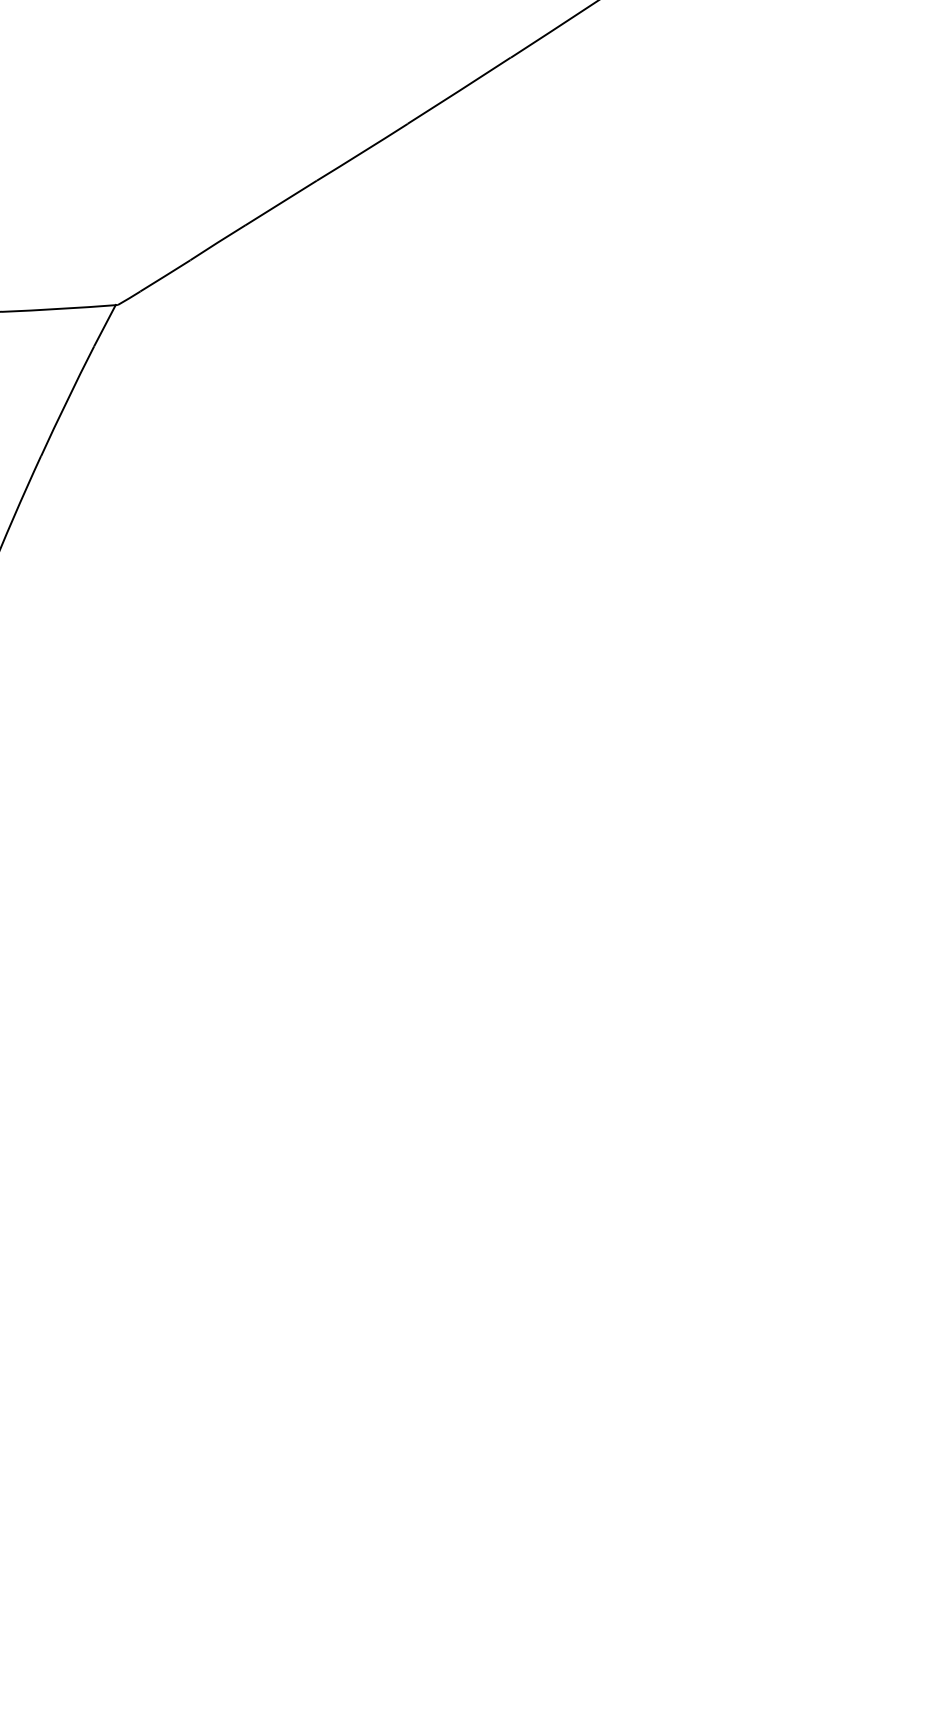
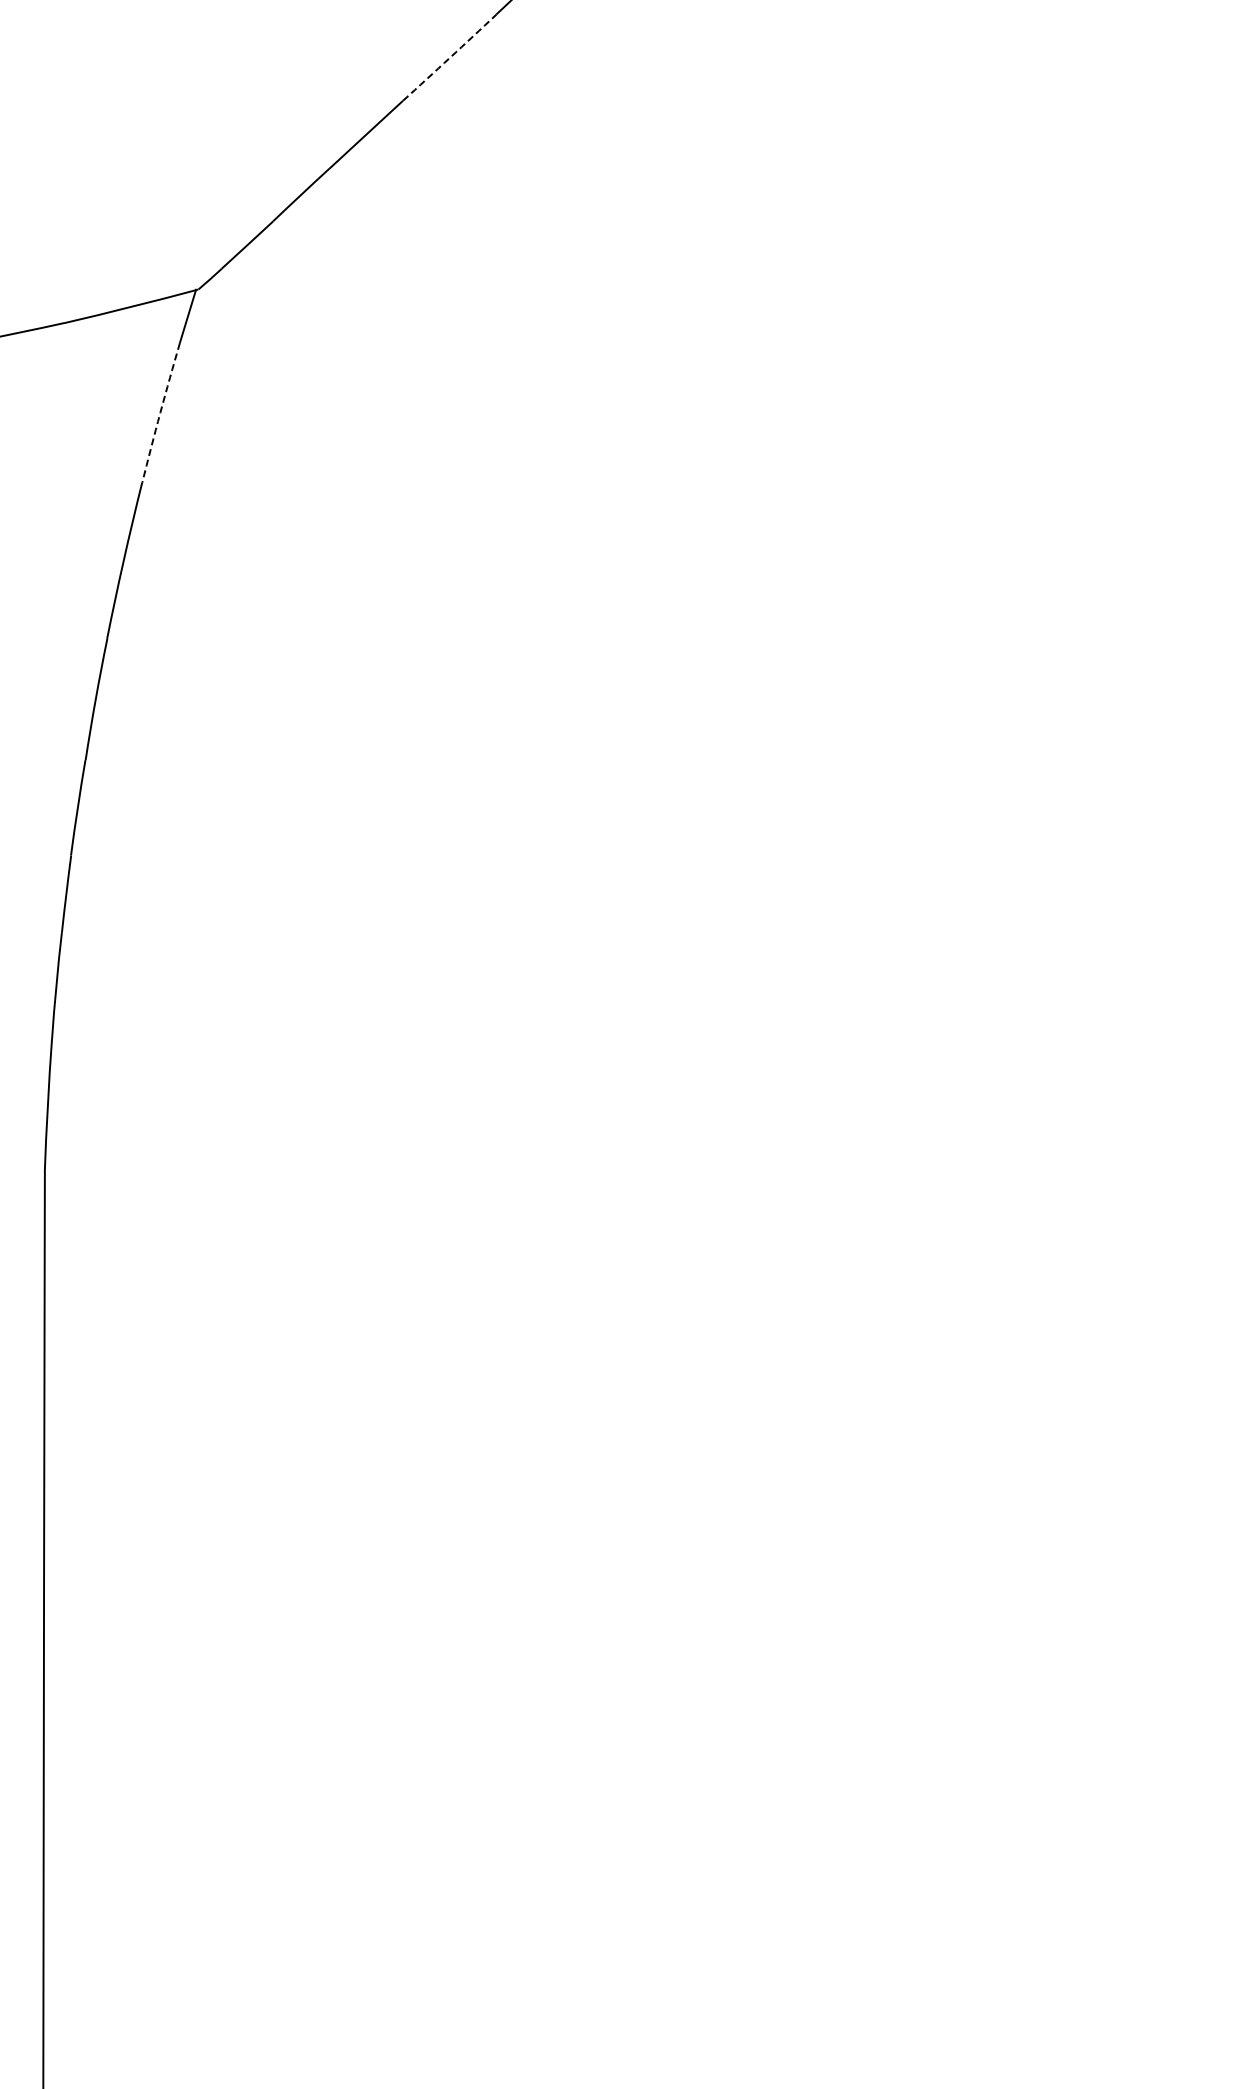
arc: (362, 152) -> (450, 57), solid -> dashed
arc: (67, 400) -> (160, 412), solid -> dashed

